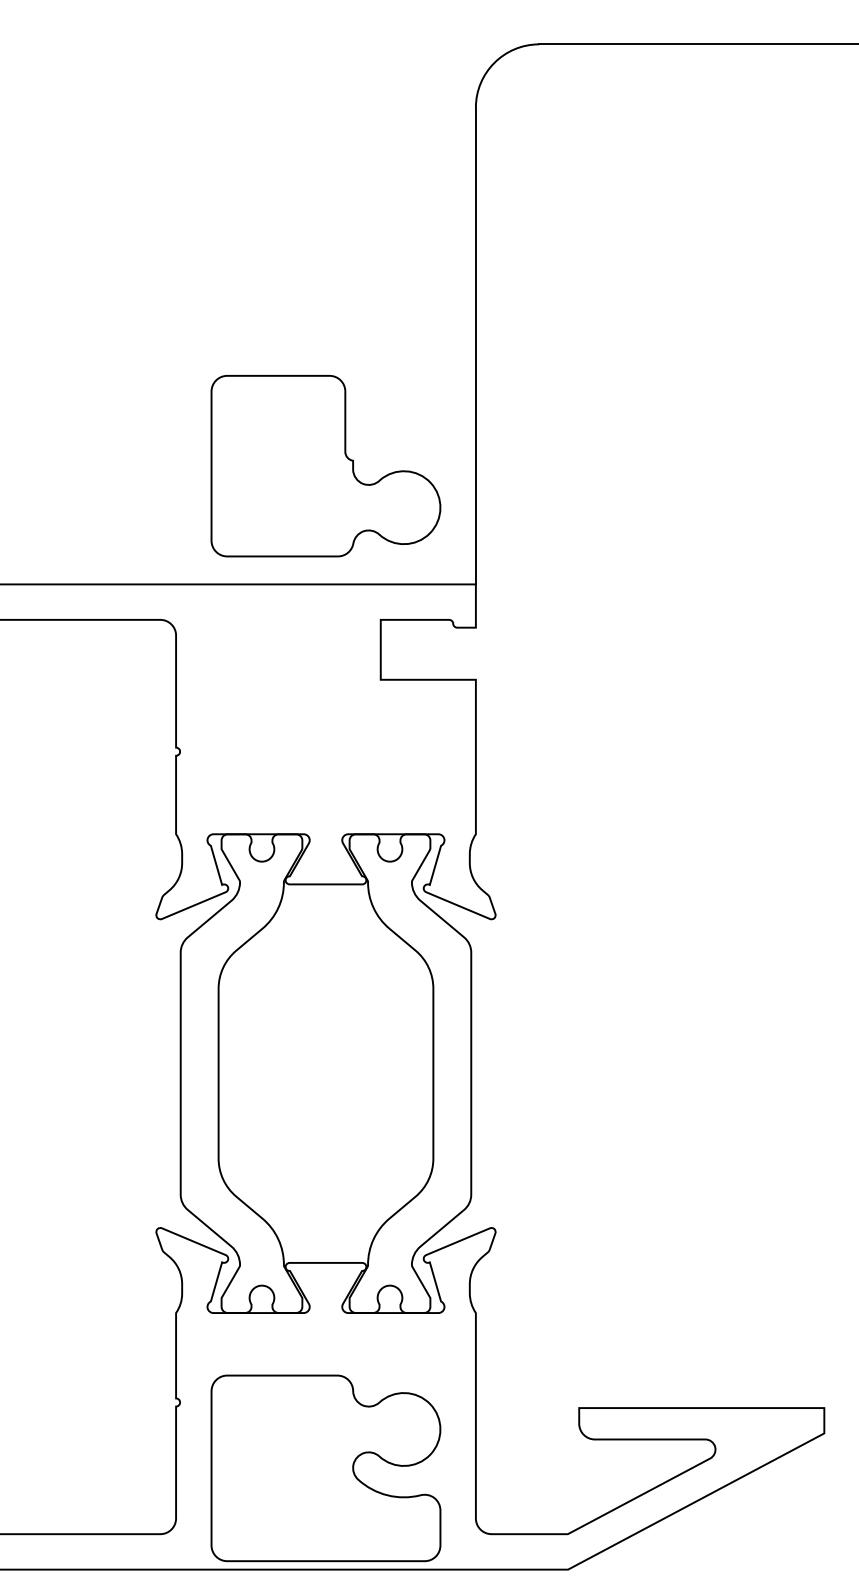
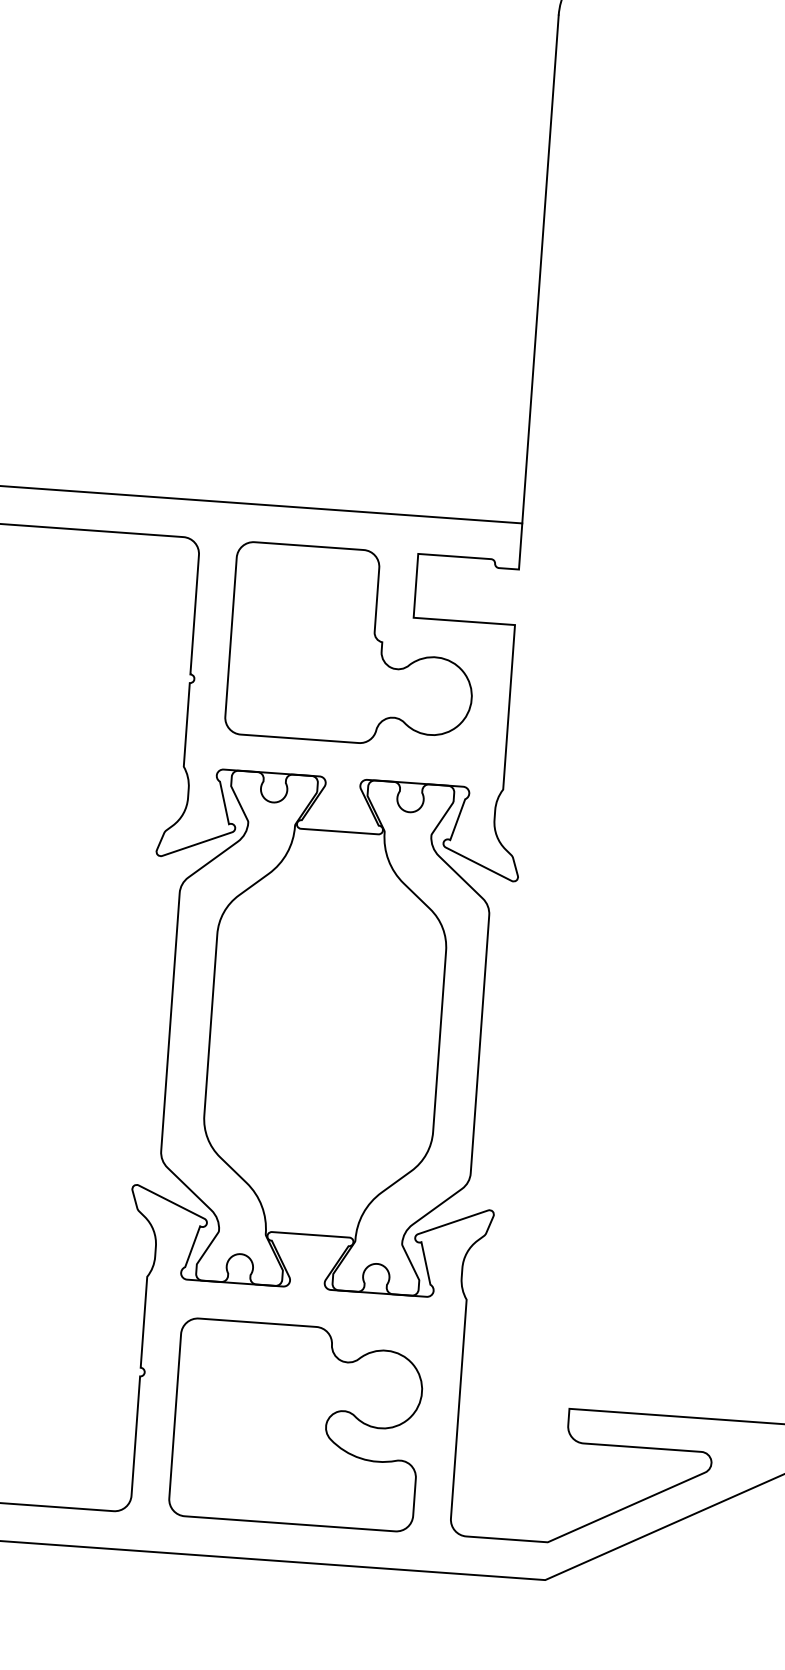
part: (325, 466) -> (352, 646), moved
part: (325, 1468) -> (296, 1425), moved

